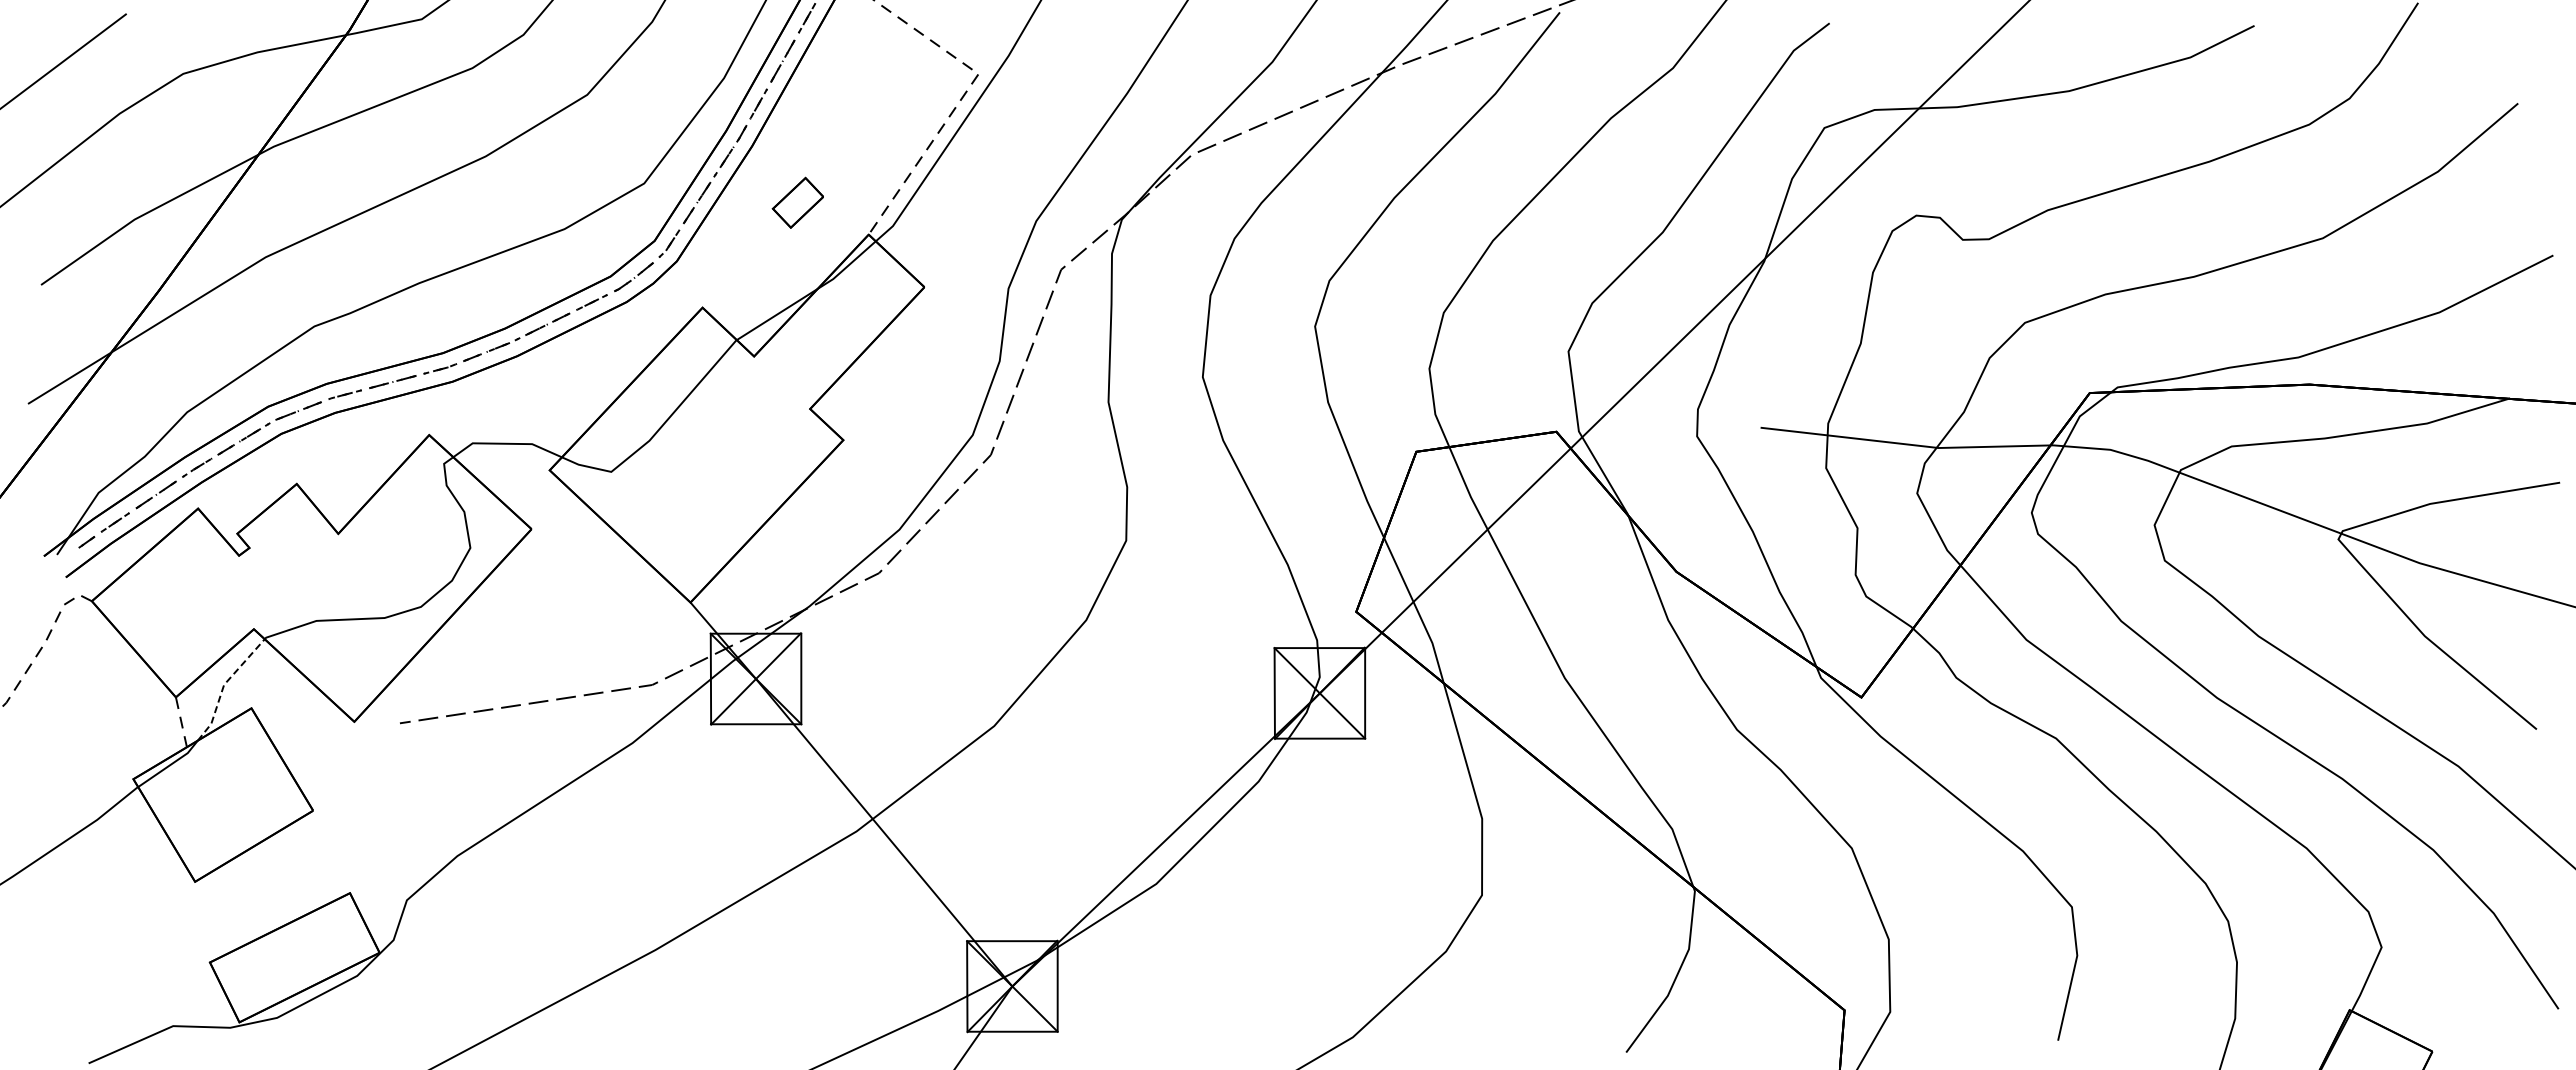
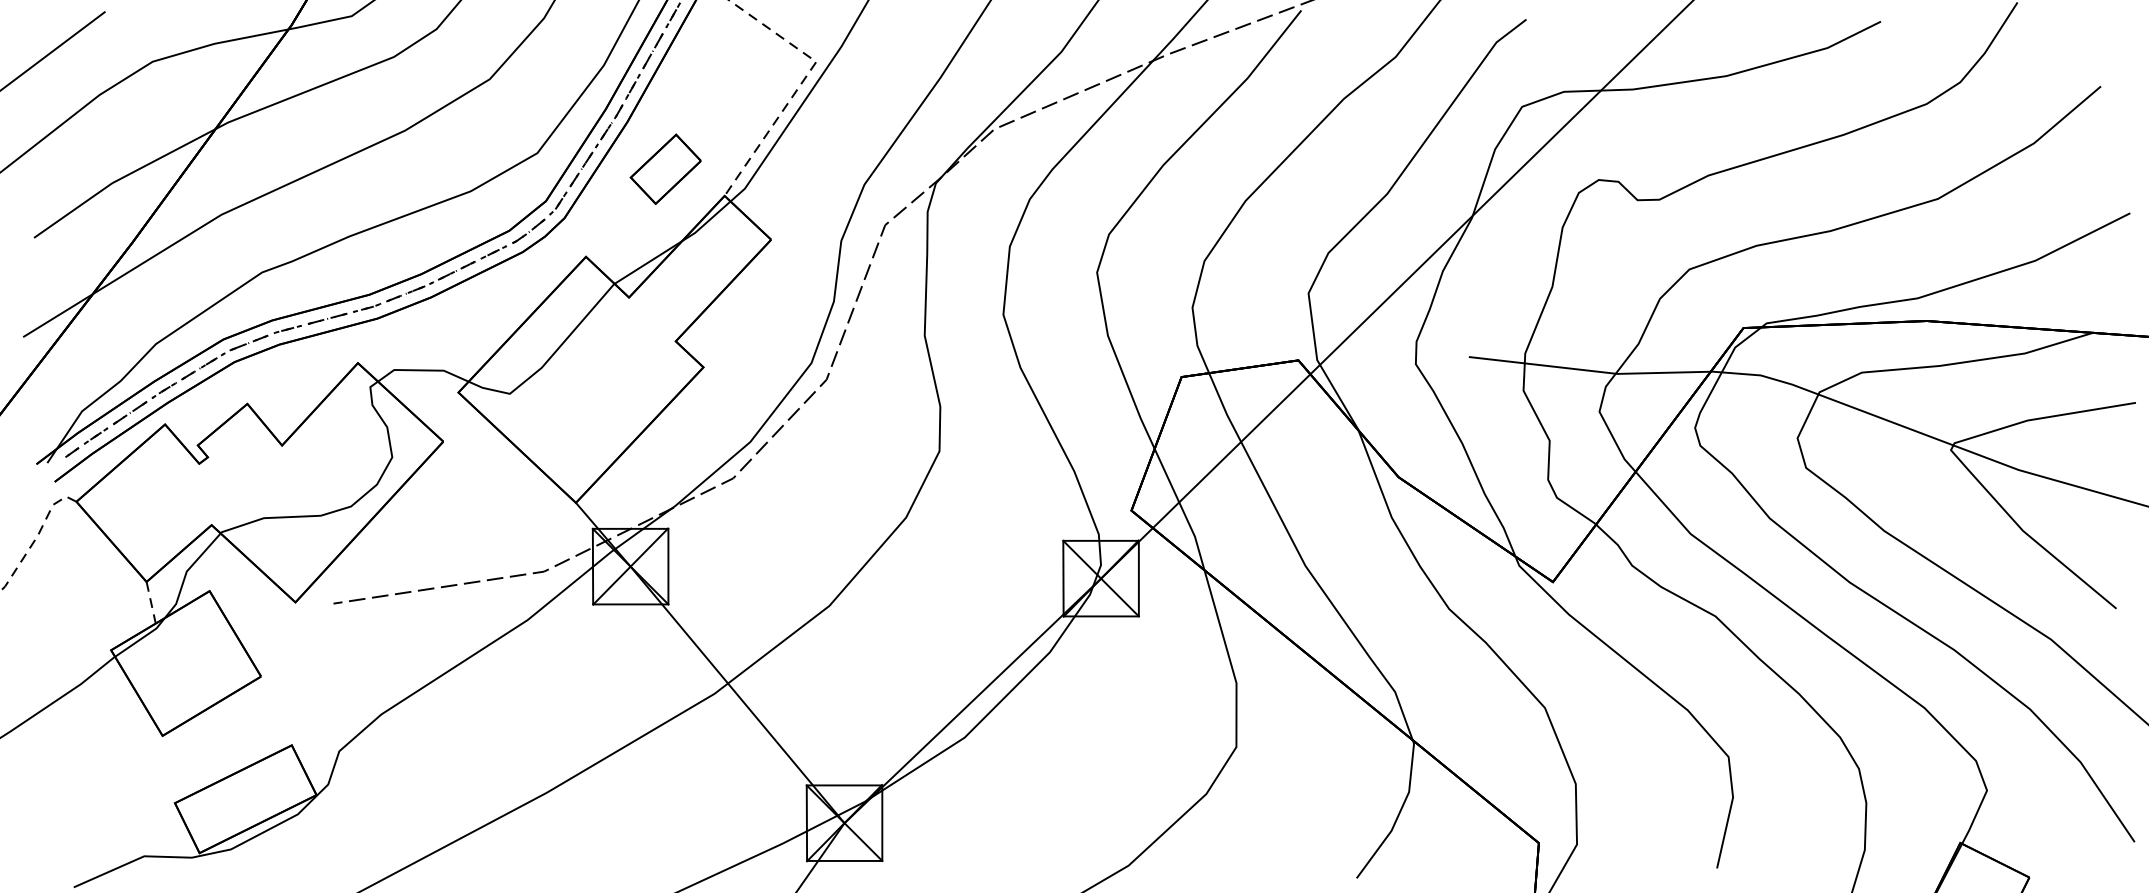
part: (797, 202) -> (665, 169), size x1.67
line: (223, 685) -> (186, 572), dashed -> solid

